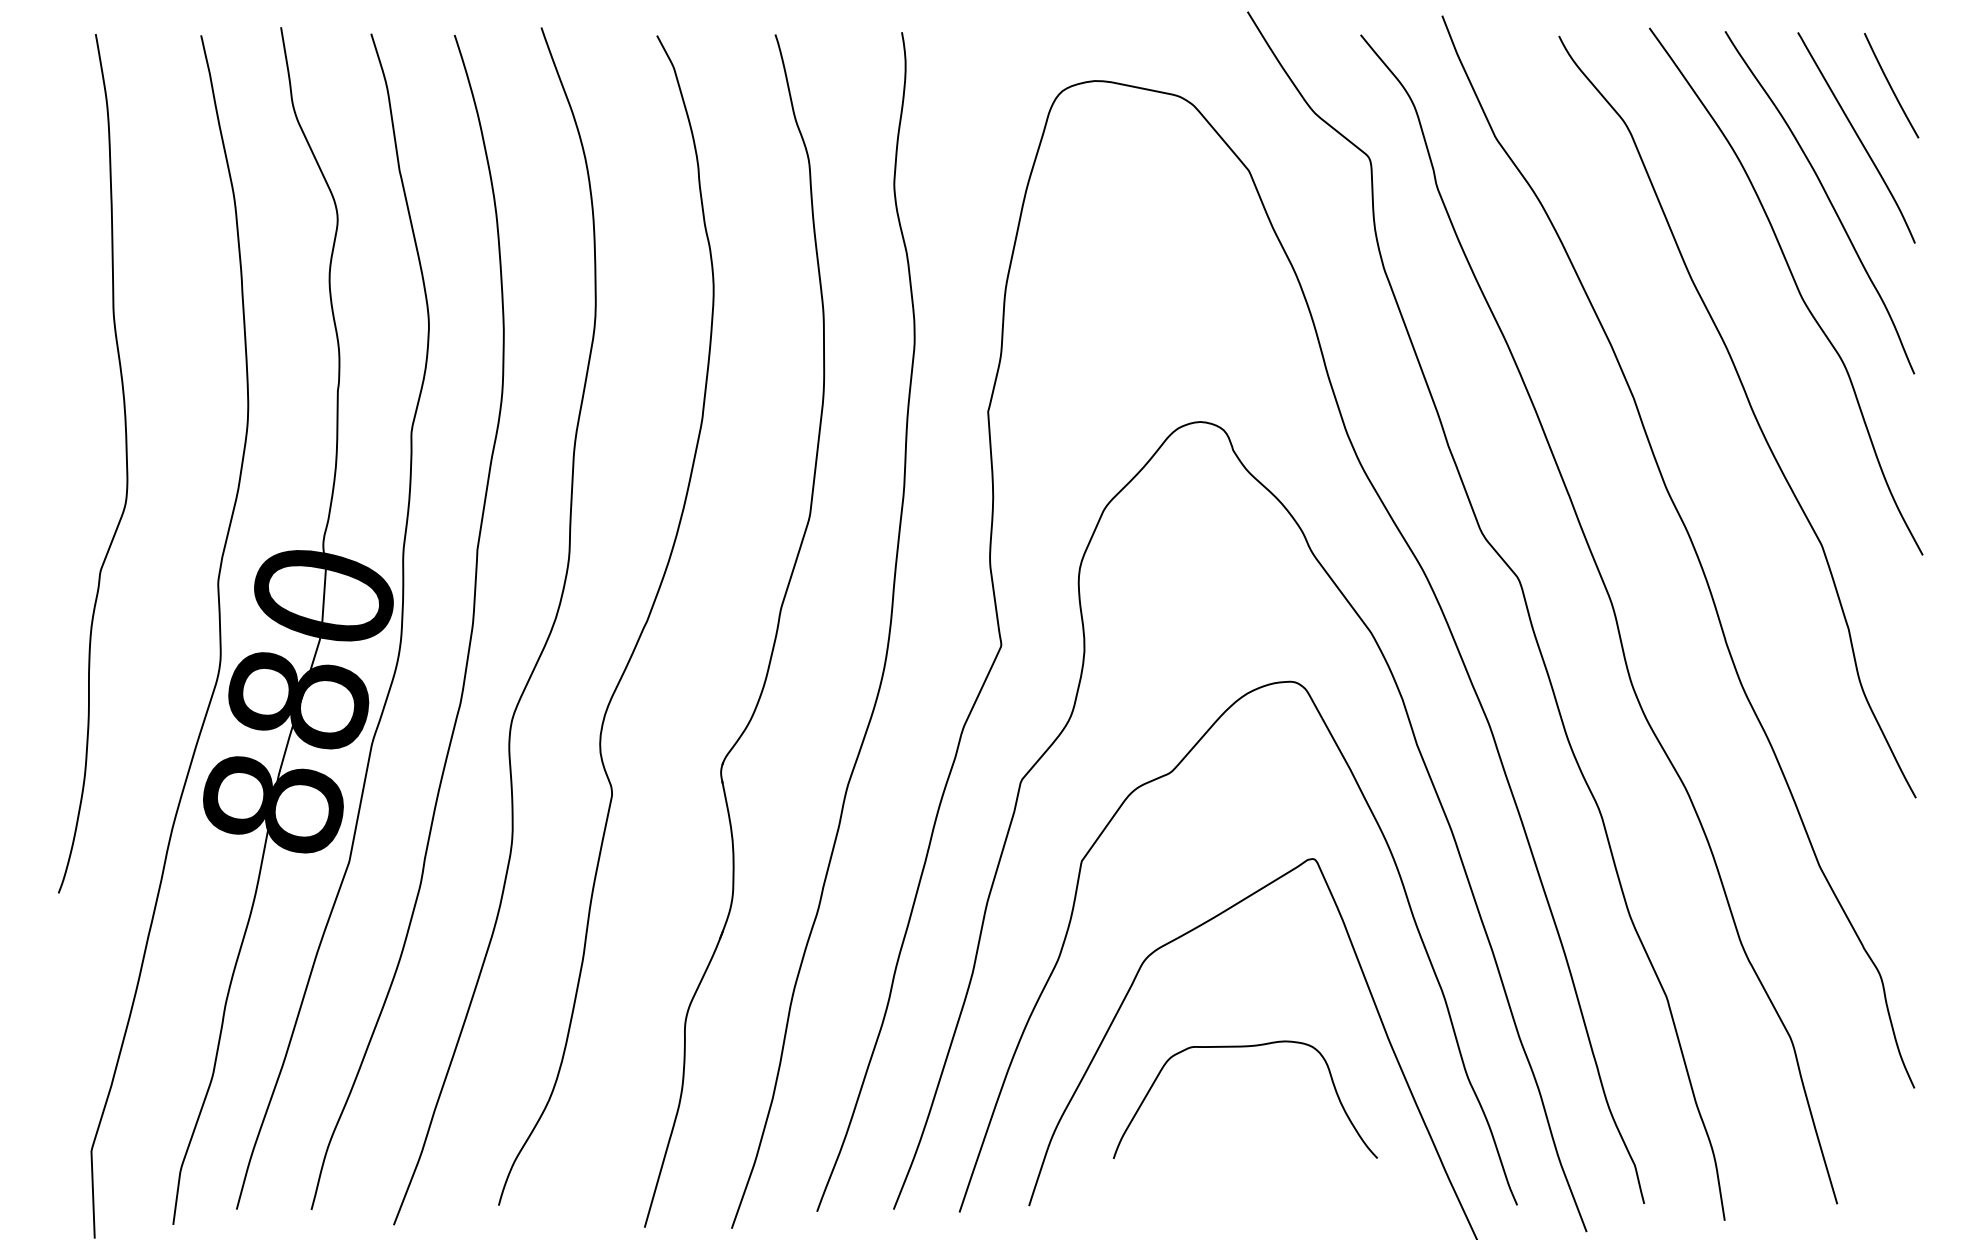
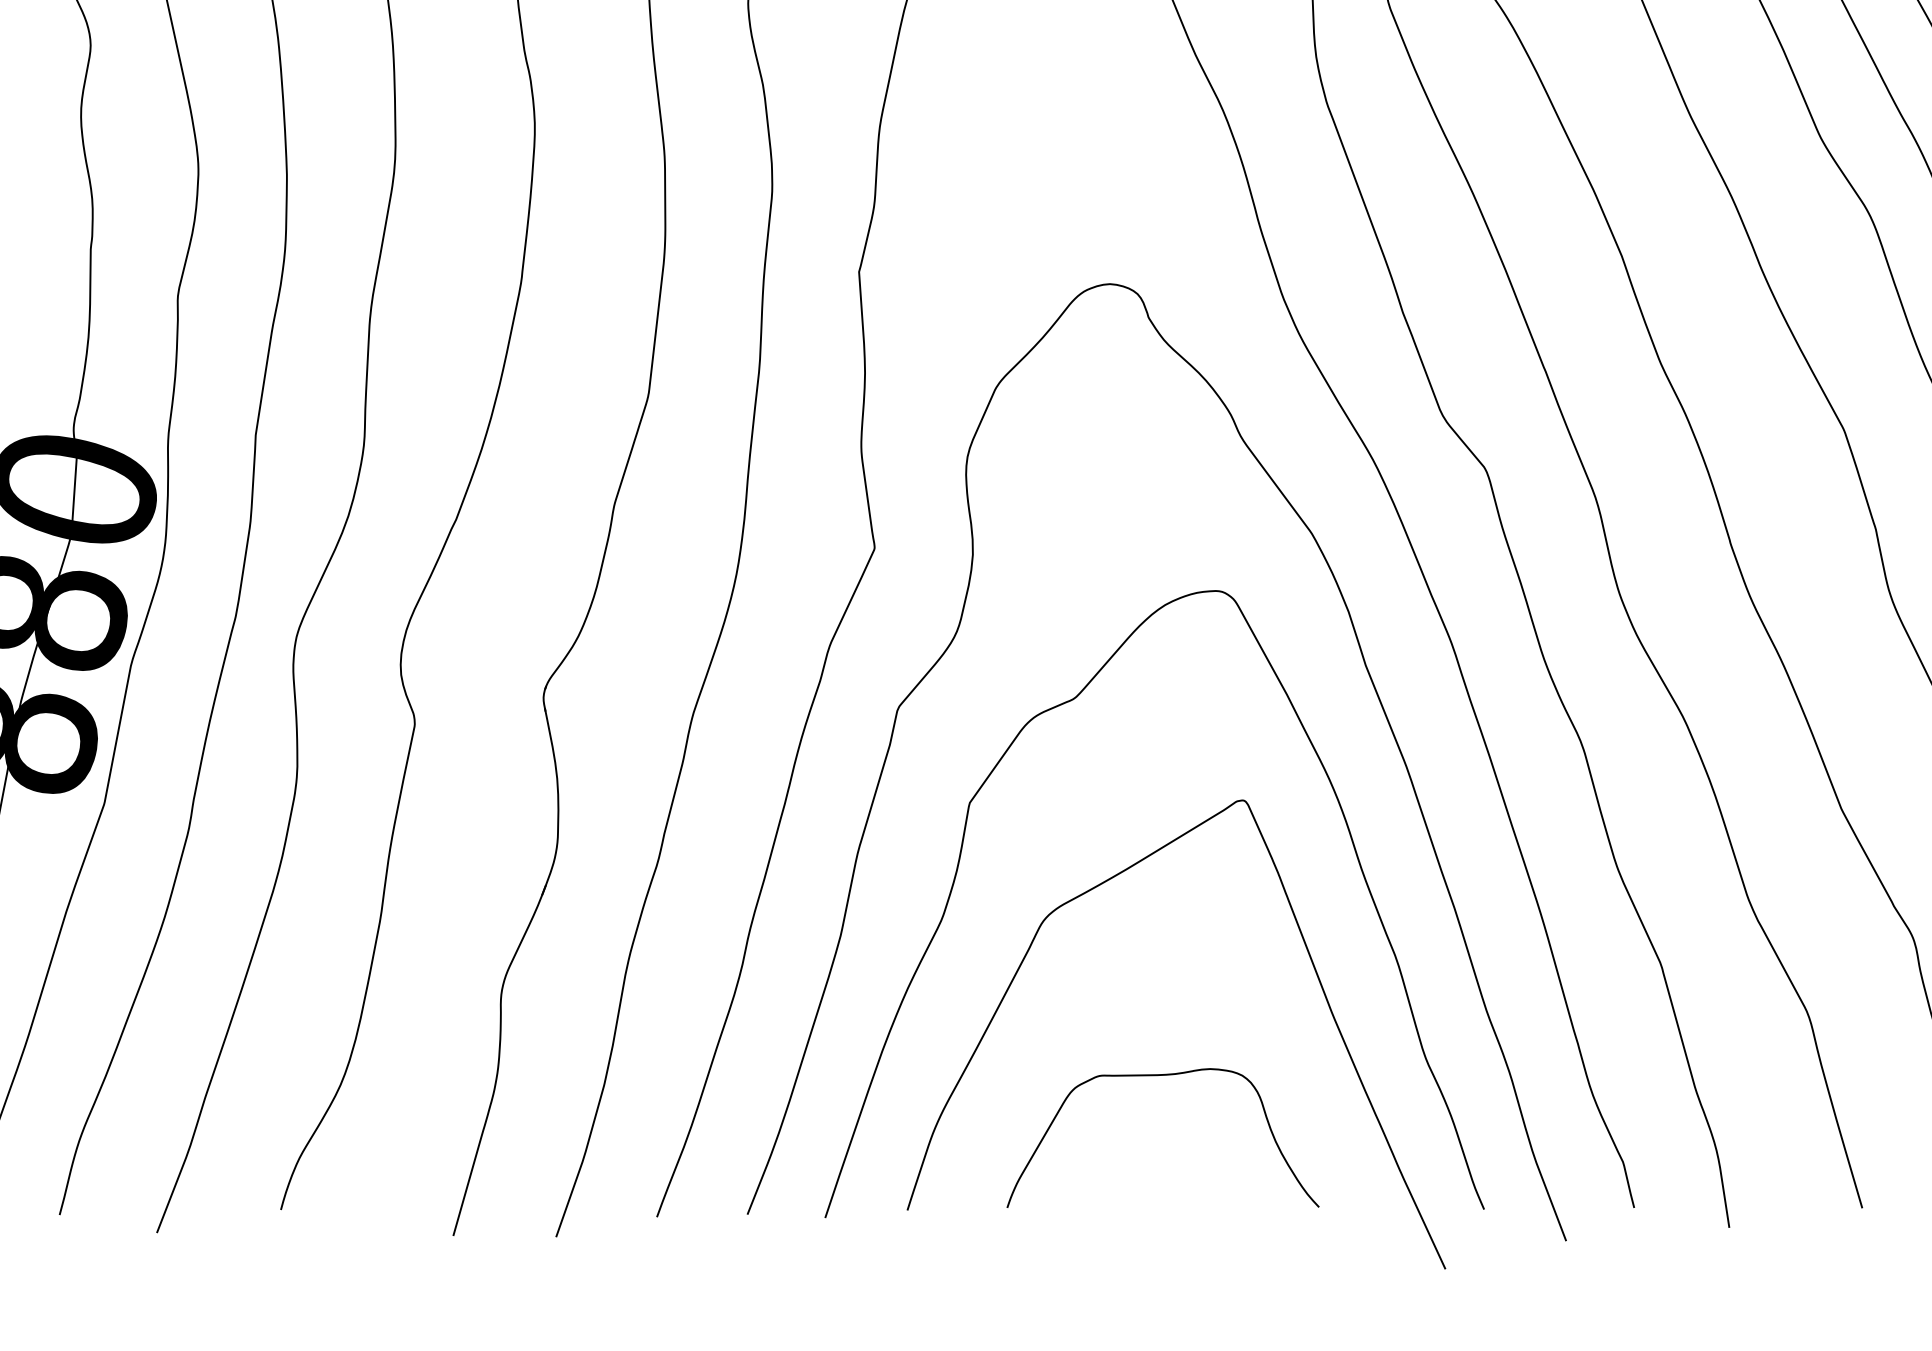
curve: (1244, 1047) -> (1161, 1076), moved

